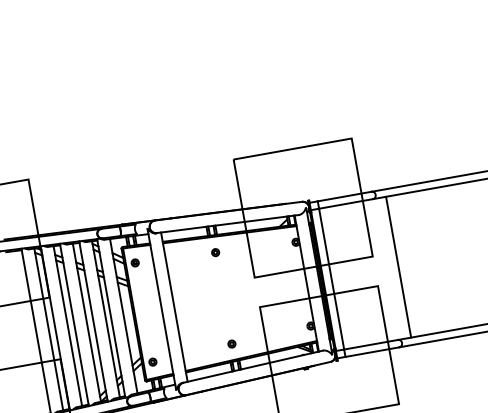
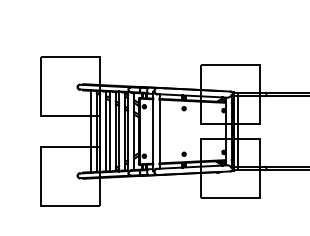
line: (398, 267) -> (271, 131), removed

